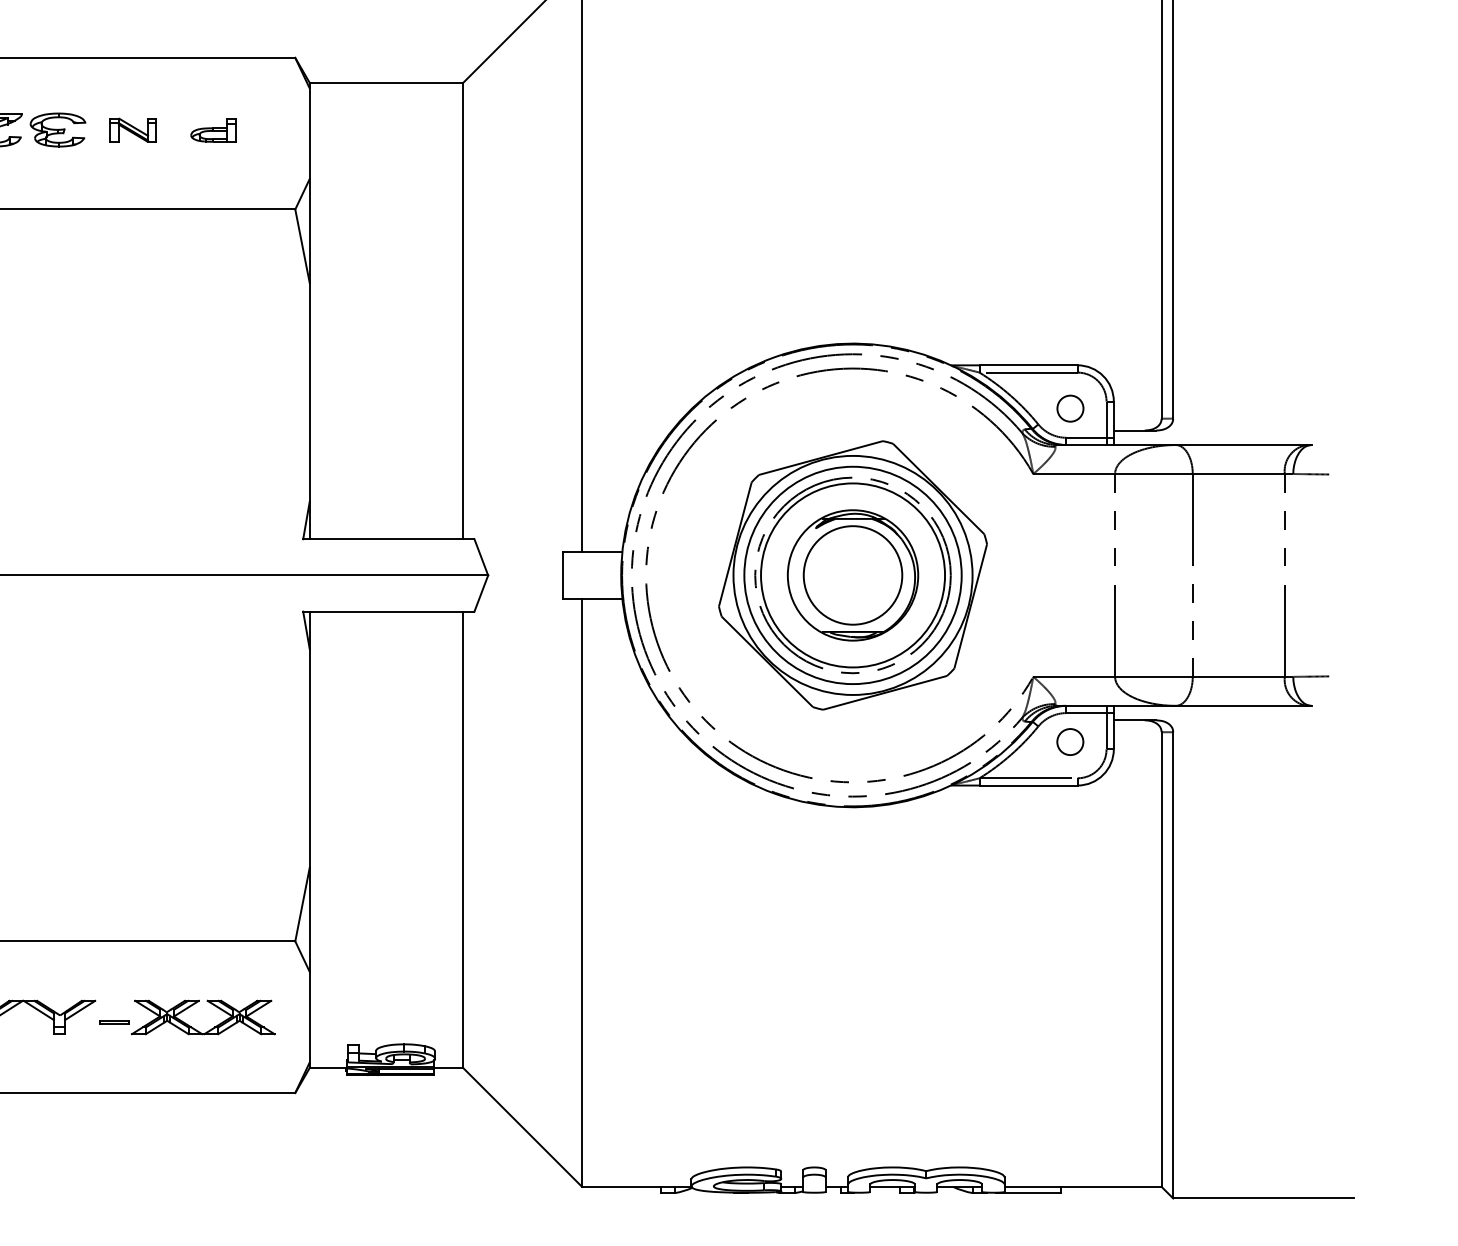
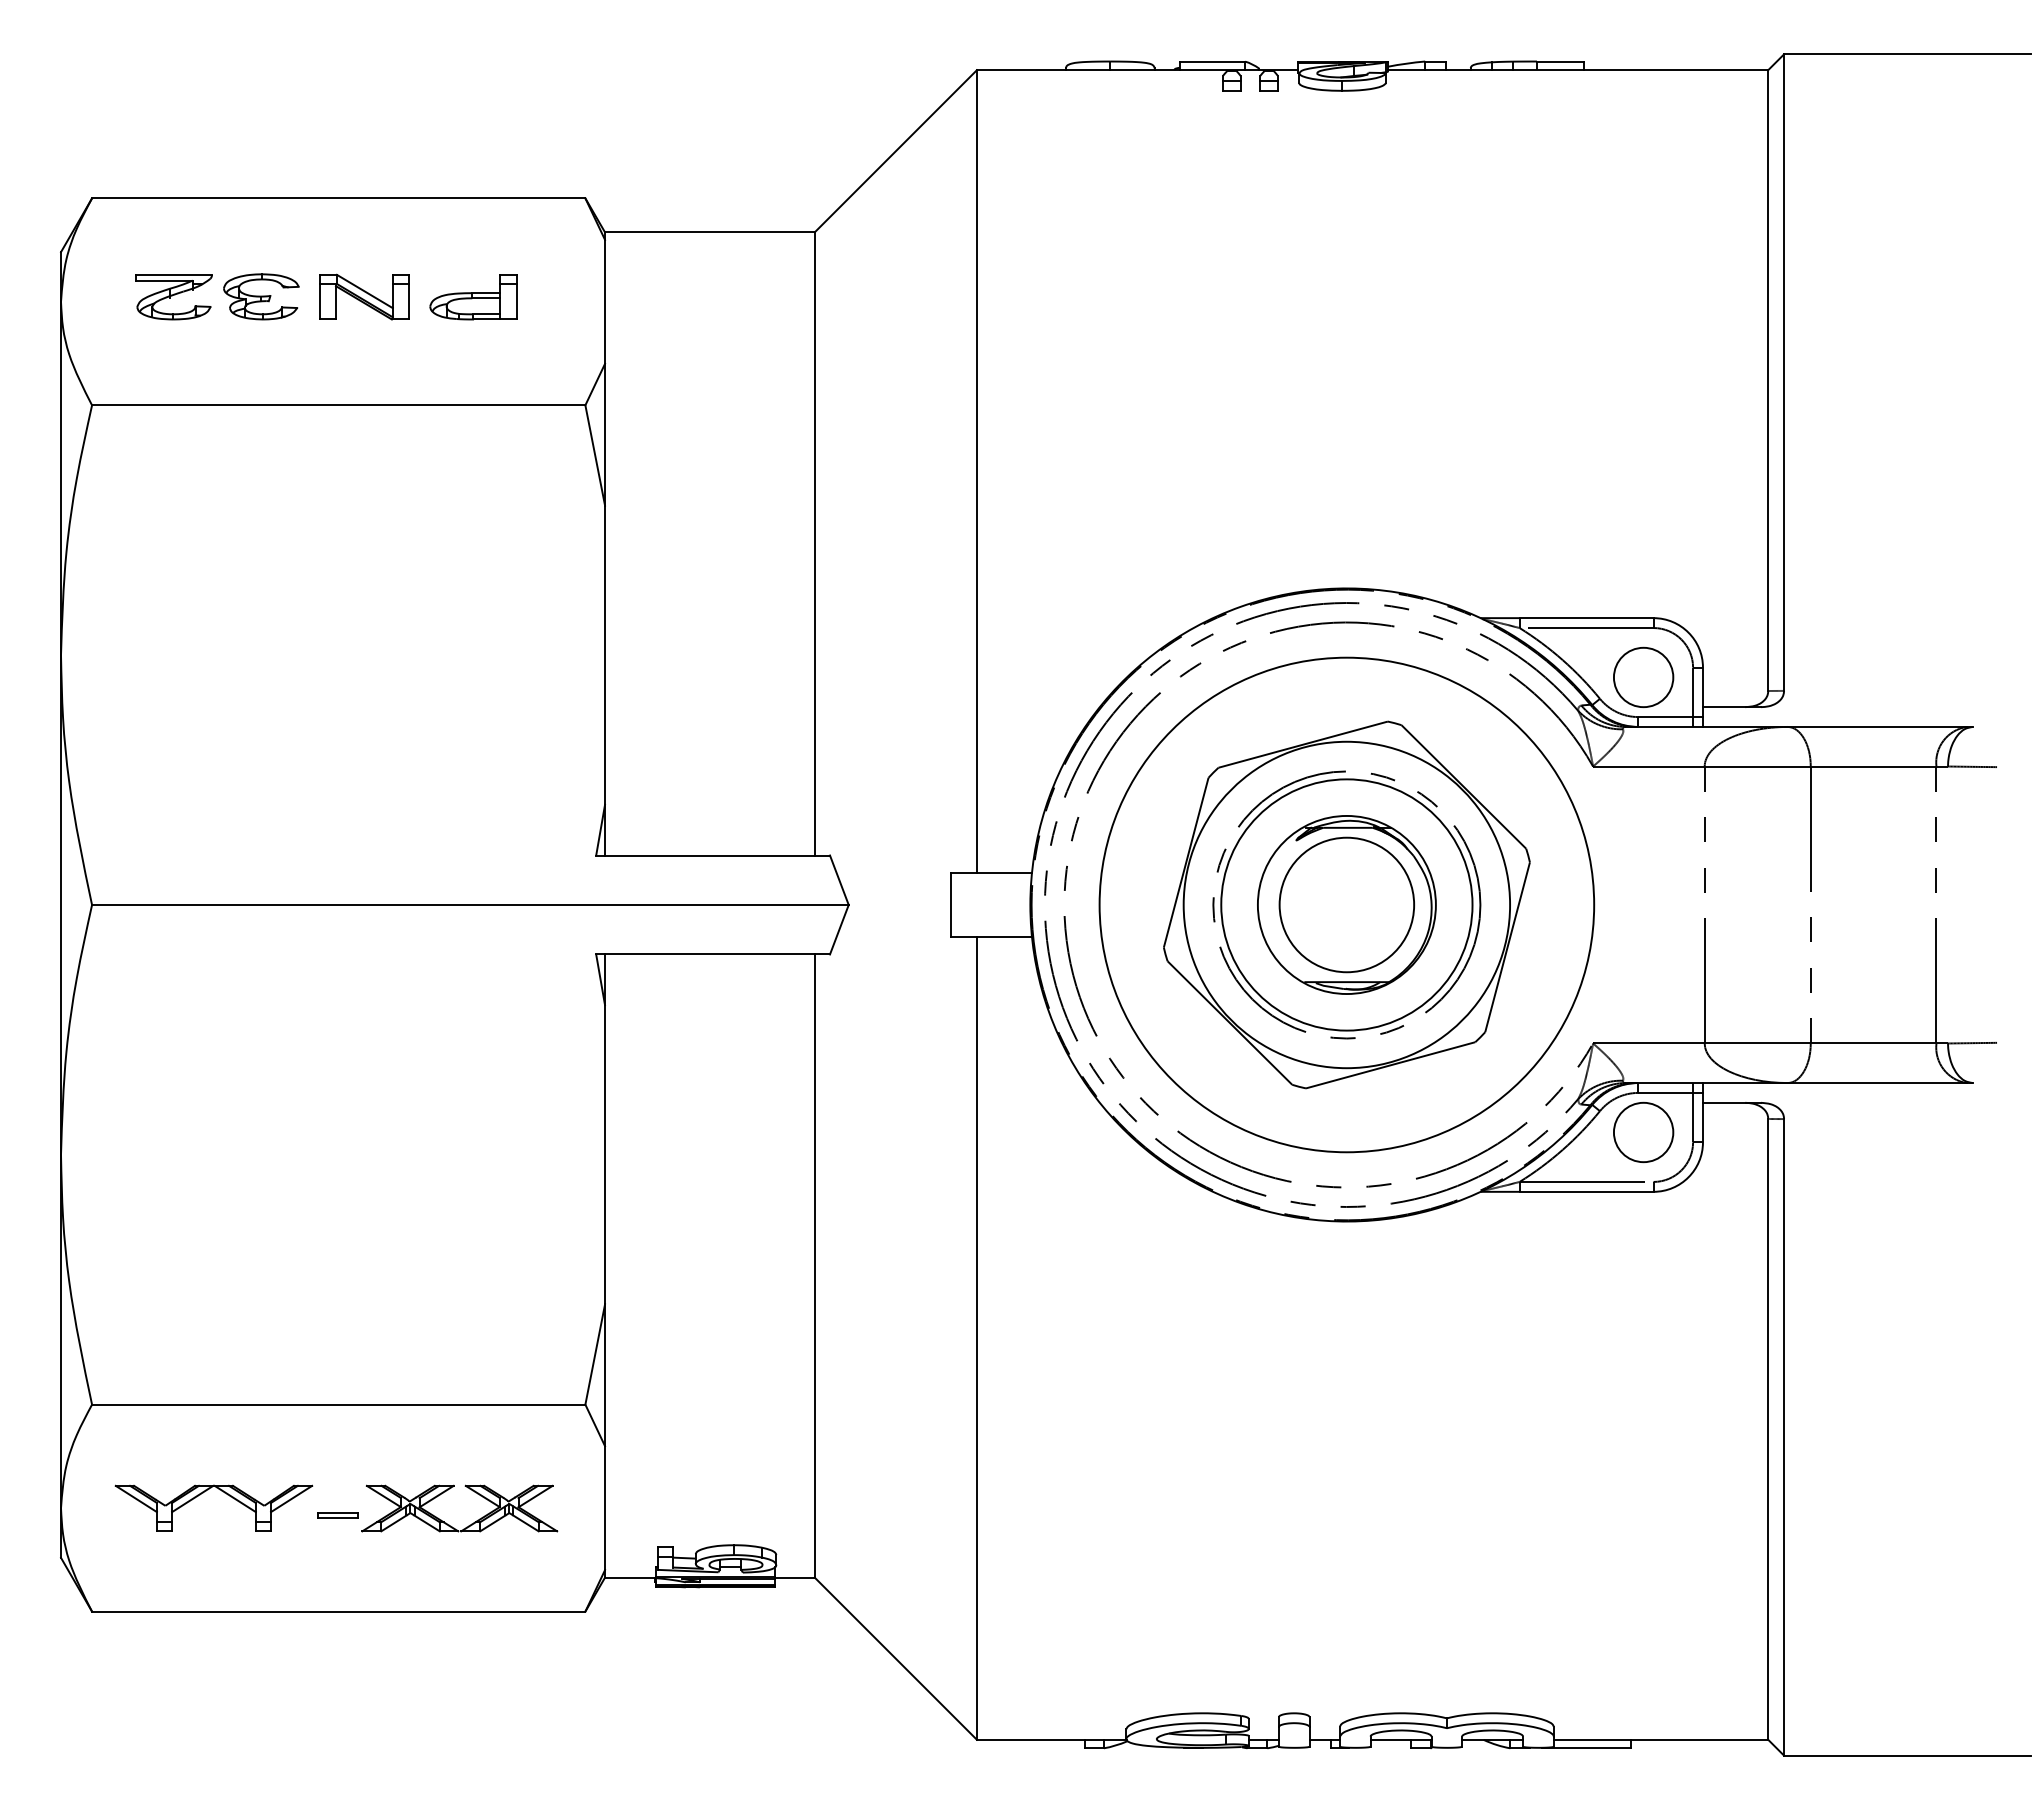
part: (133, 129) -> (364, 296), size x1.43
part: (213, 130) -> (473, 297), size x1.43
circle: (1070, 408) -> (1643, 676), size x1.67
circle: (852, 575) -> (1346, 904), size x1.67
circle: (1070, 742) -> (1643, 1132), size x1.67

